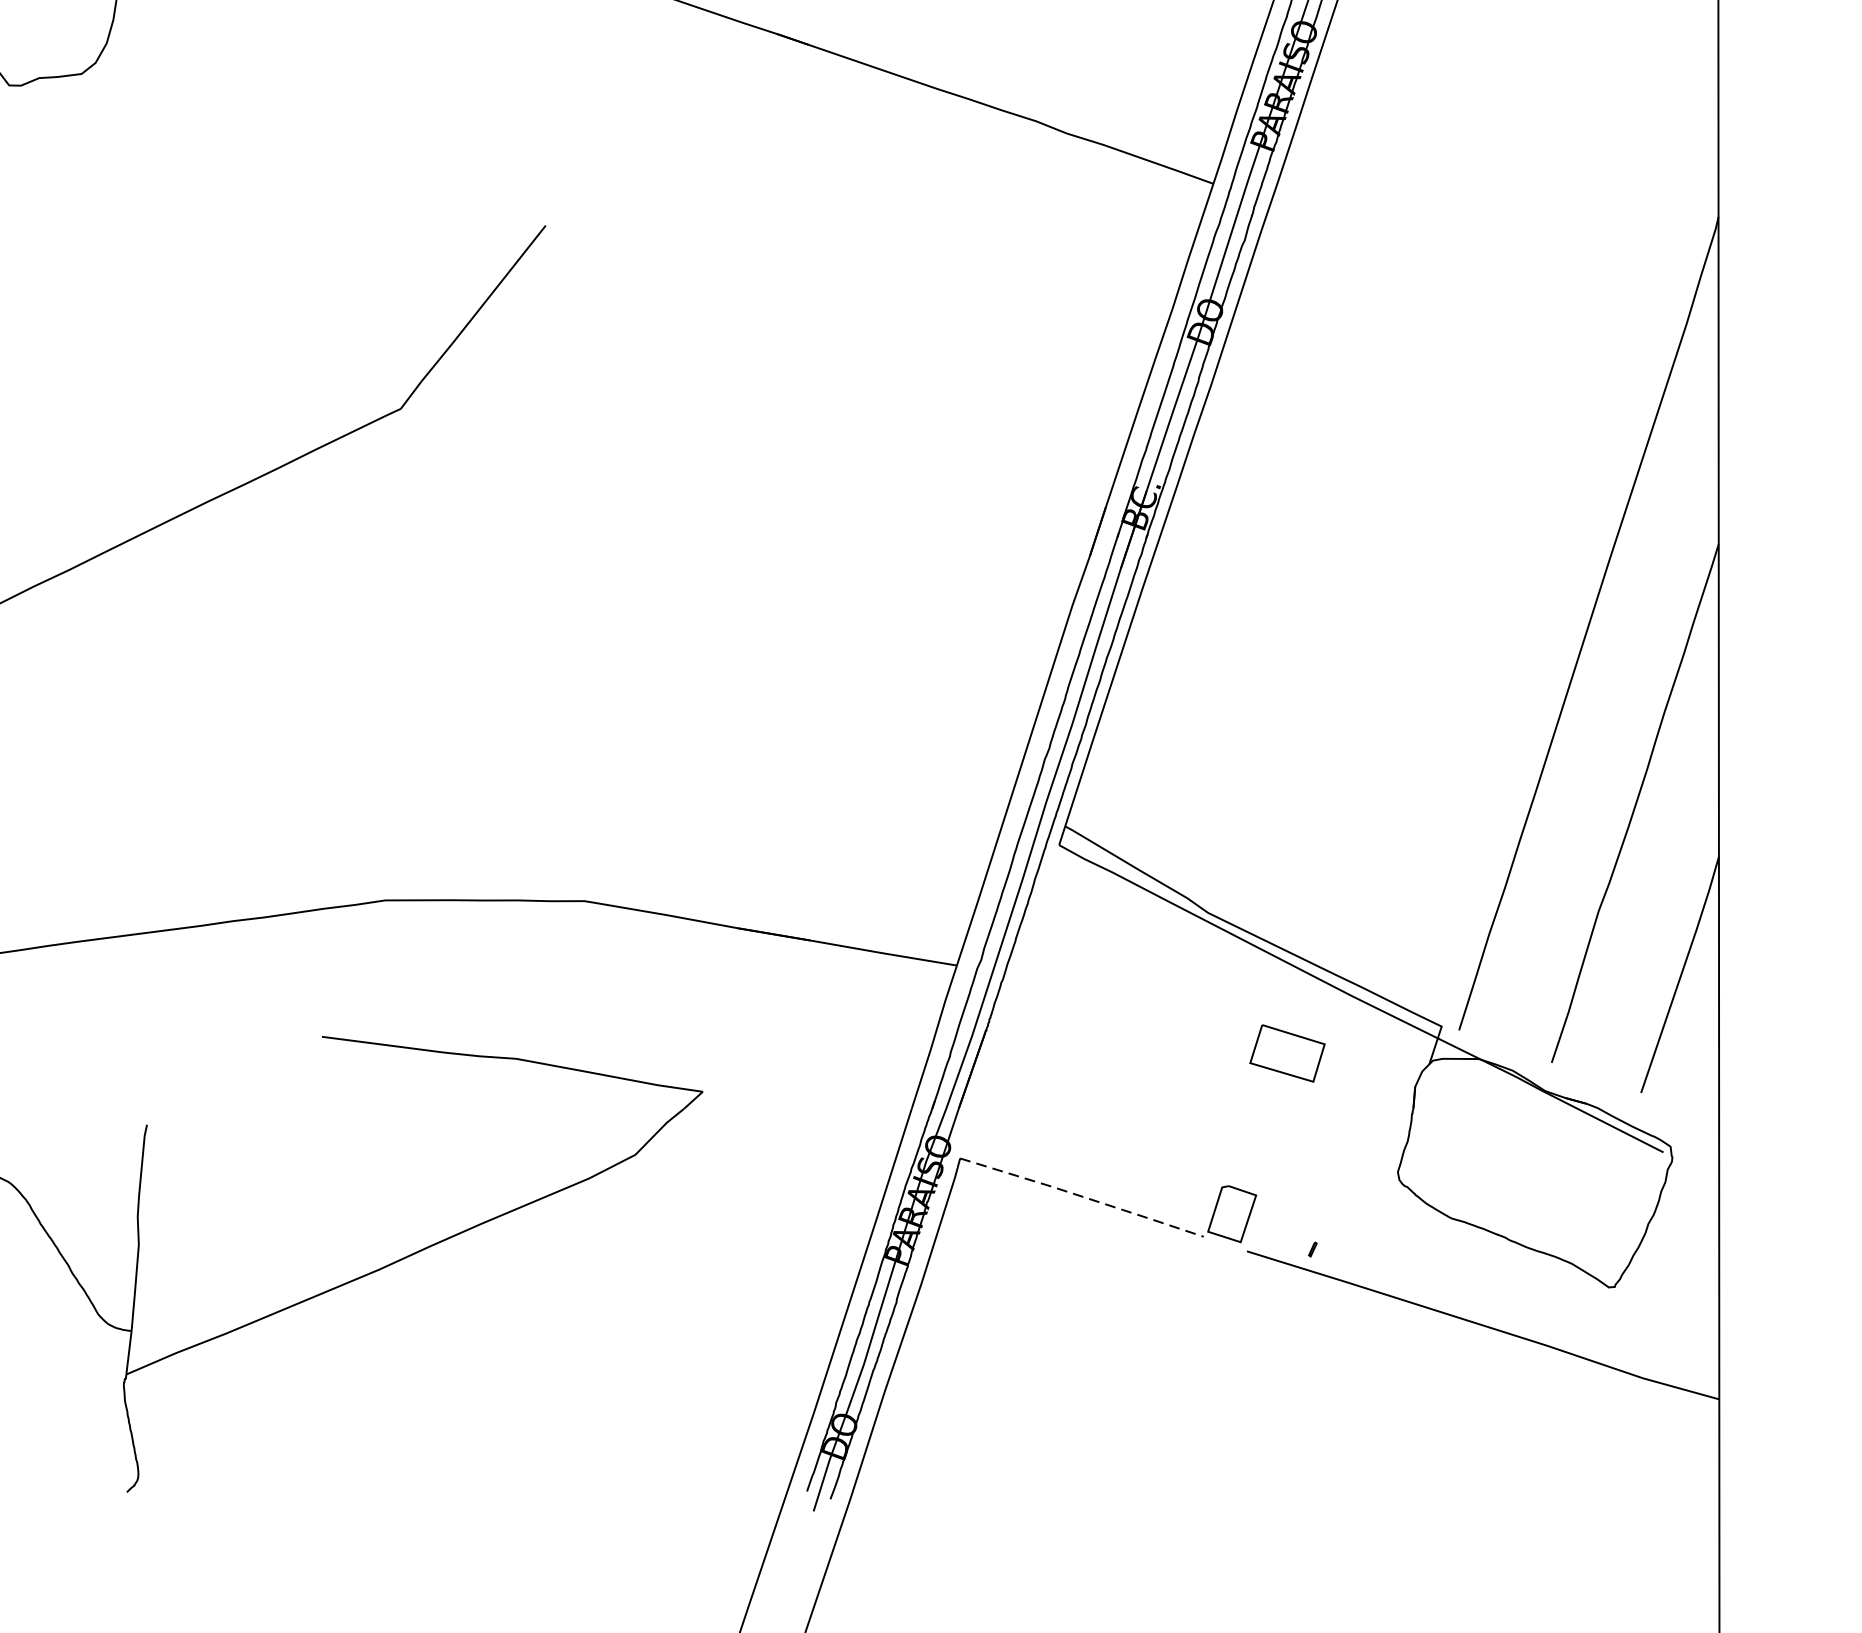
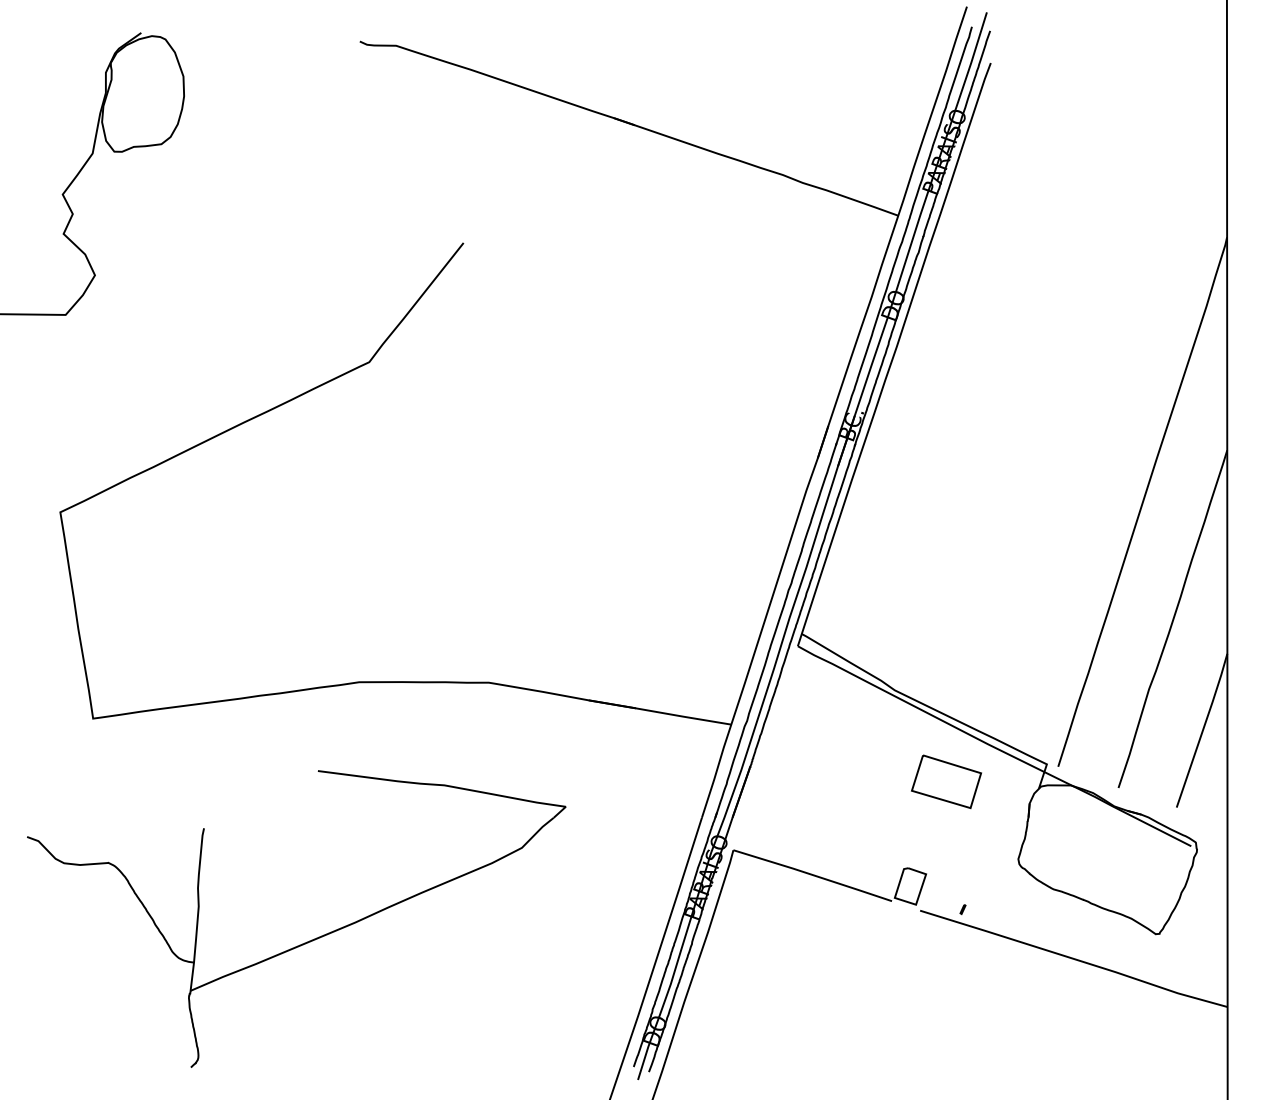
part: (1287, 1052) -> (946, 781), size x1.43
line: (1081, 1197) -> (812, 875), dashed -> solid

